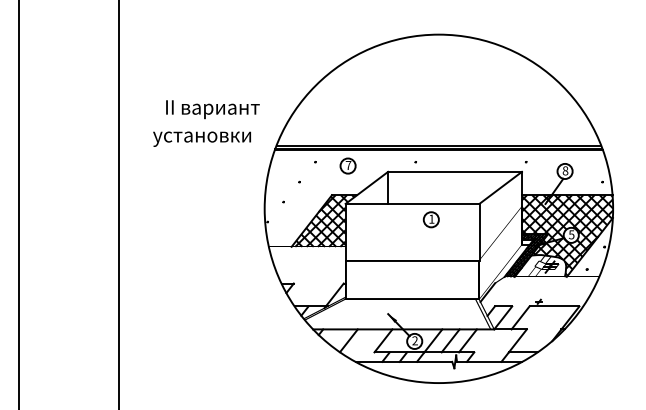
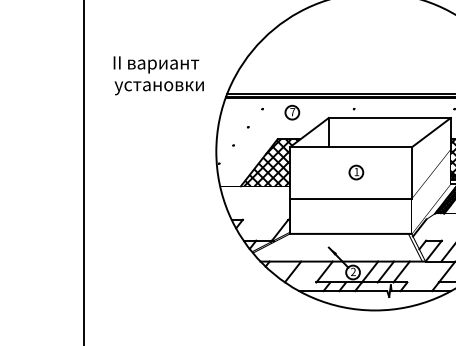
text: (212, 109) -> (156, 64), moved
part: (430, 219) -> (355, 172), moved

